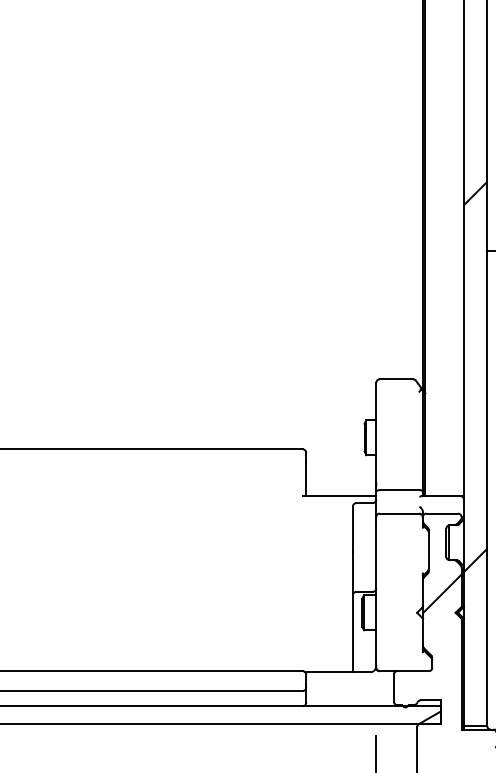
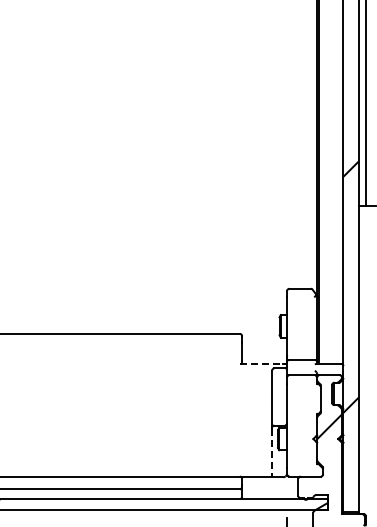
line: (336, 495) -> (261, 363), solid -> dashed
line: (353, 635) -> (272, 453), solid -> dashed

